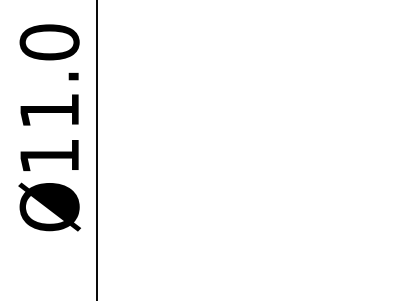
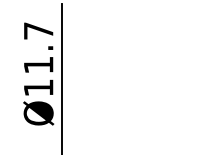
text: (49, 41) -> (38, 30), Ø11.0 -> Ø11.7

